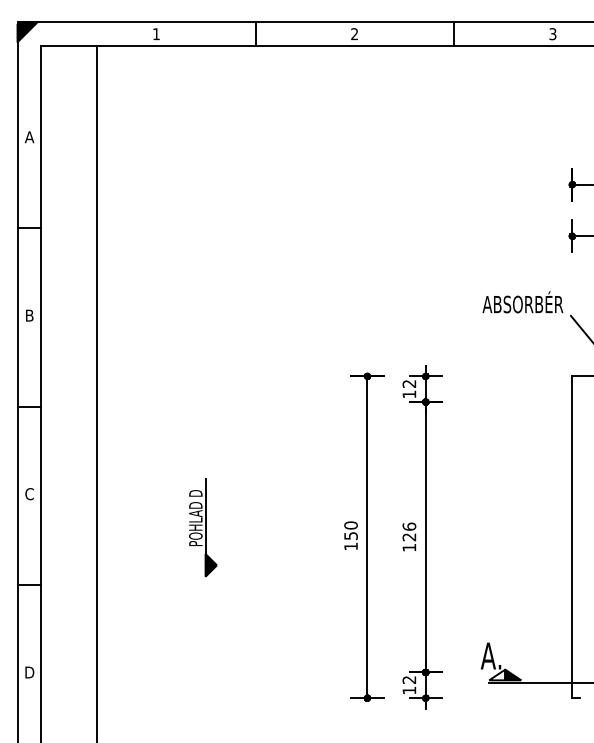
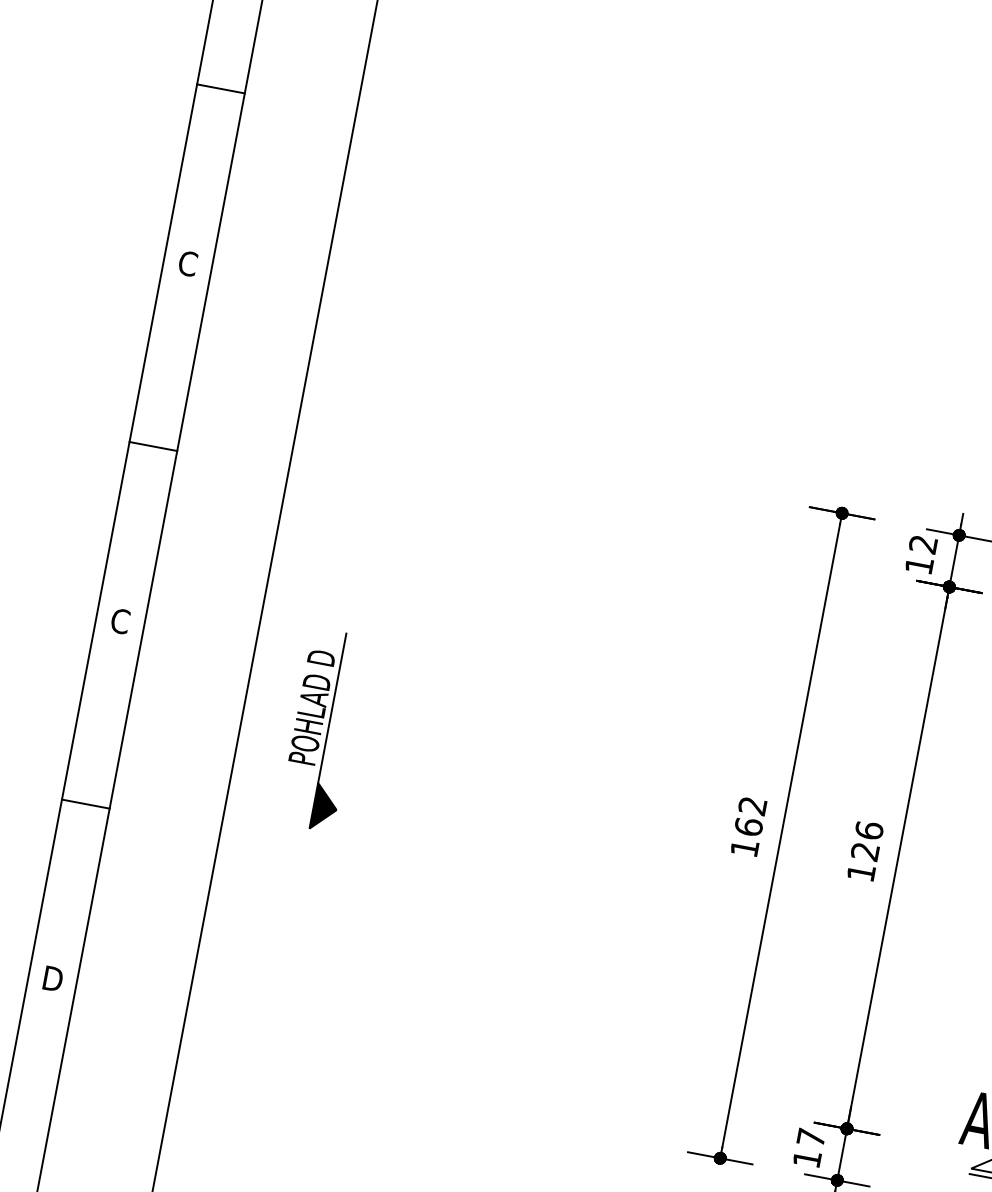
text: (29, 315) -> (187, 263), B -> C
part: (203, 527) -> (324, 729), moved
text: (350, 530) -> (749, 815), 150 -> 162
text: (409, 680) -> (811, 1138), 12 -> 17

